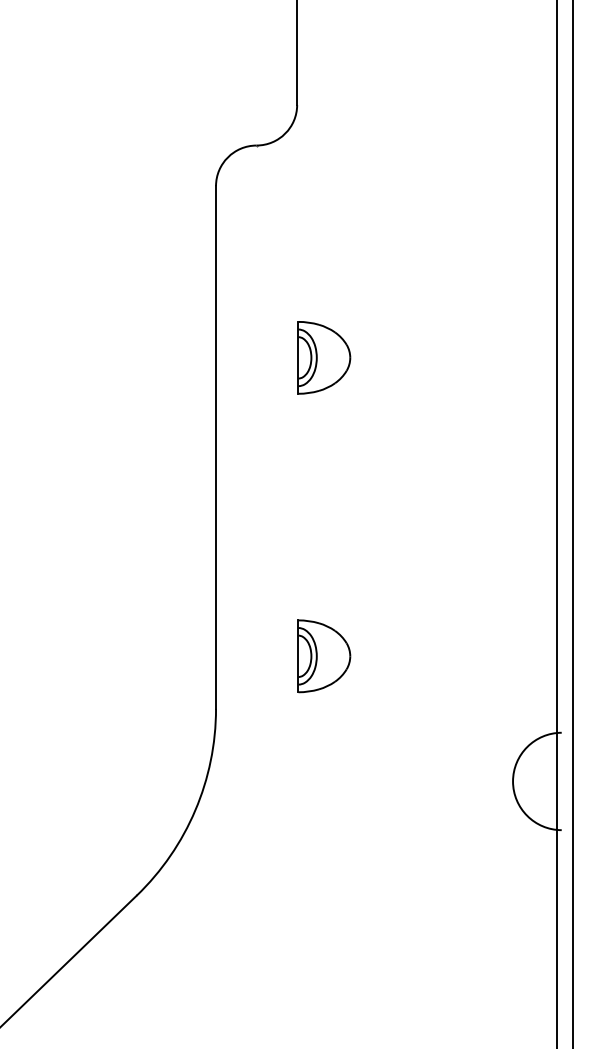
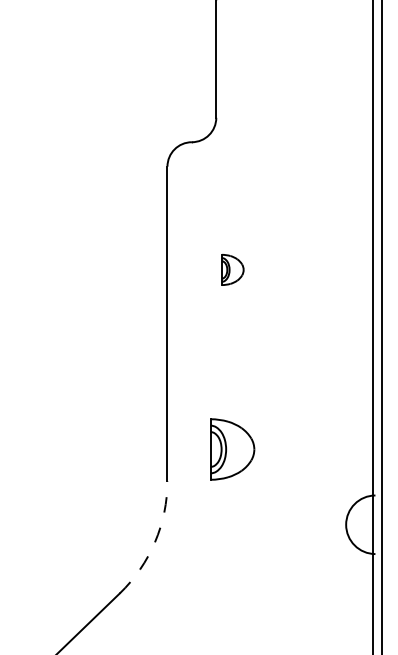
part: (324, 357) -> (232, 269), size x0.7
part: (324, 656) -> (232, 449), size x1.4
arc: (196, 810) -> (155, 542), solid -> dashed

